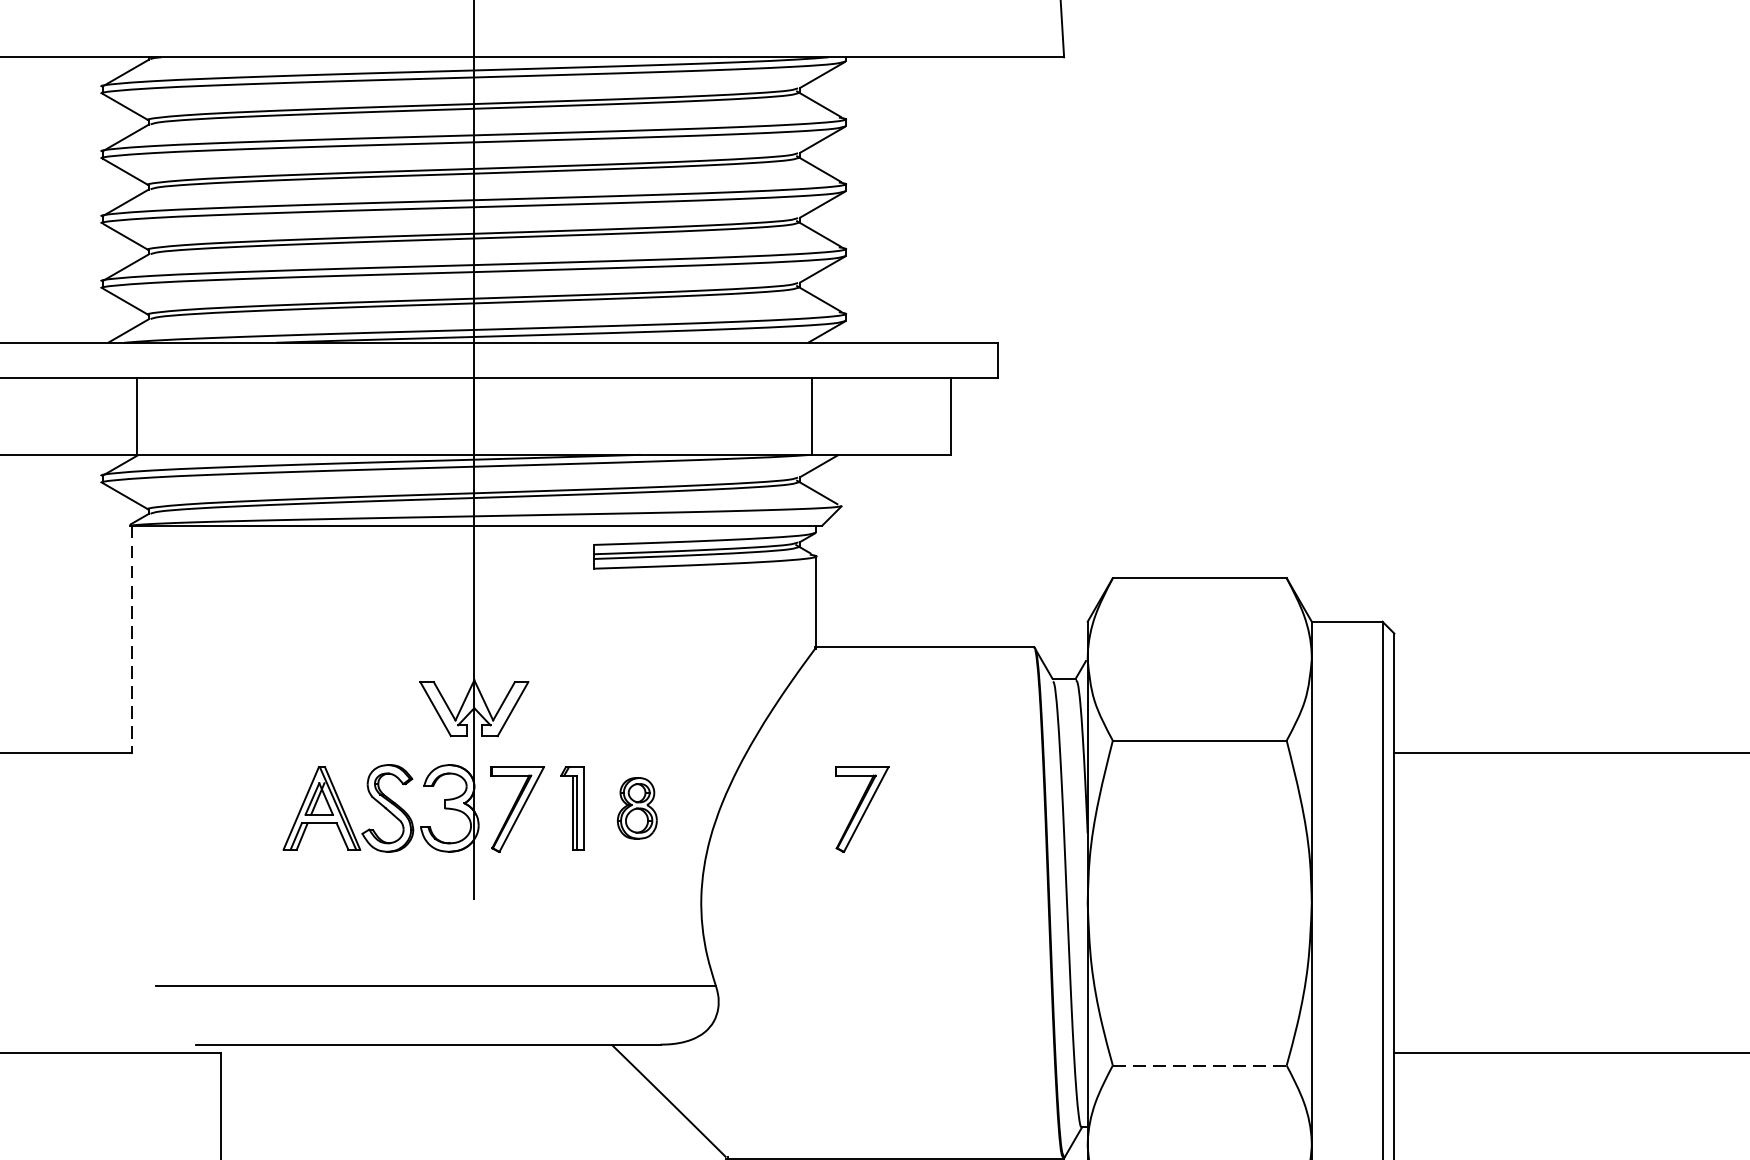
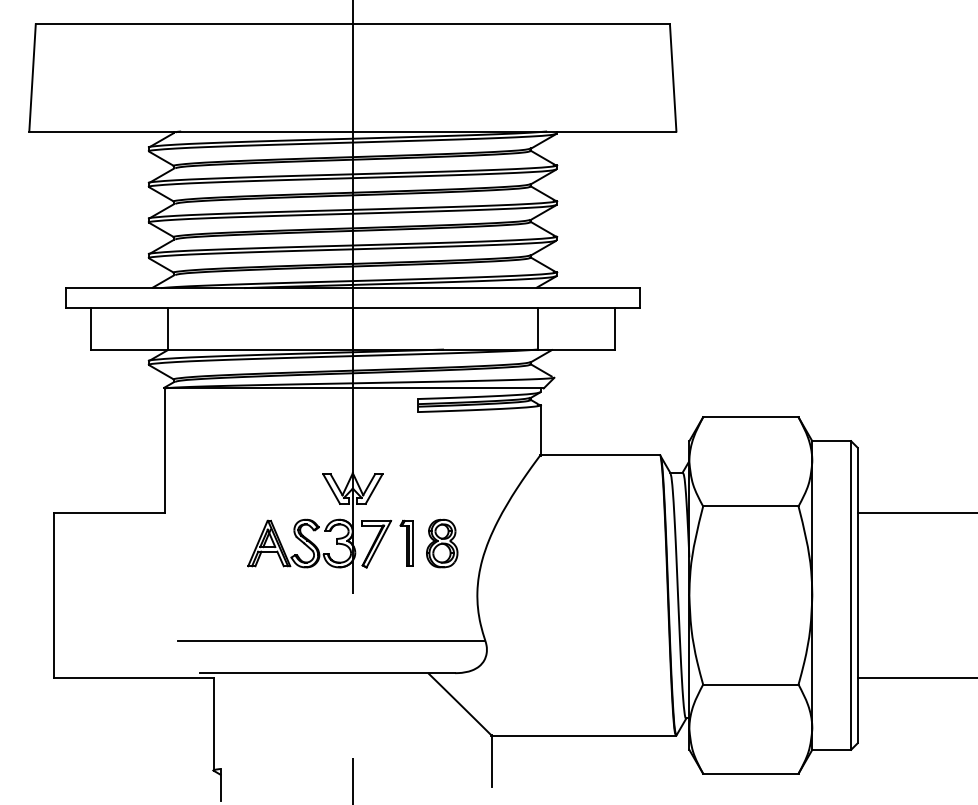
line: (132, 640) -> (165, 451), dashed -> solid
part: (637, 808) -> (442, 543), size x1.43
part: (861, 808) -> (565, 543), removed
line: (1199, 1065) -> (750, 684), dashed -> solid

